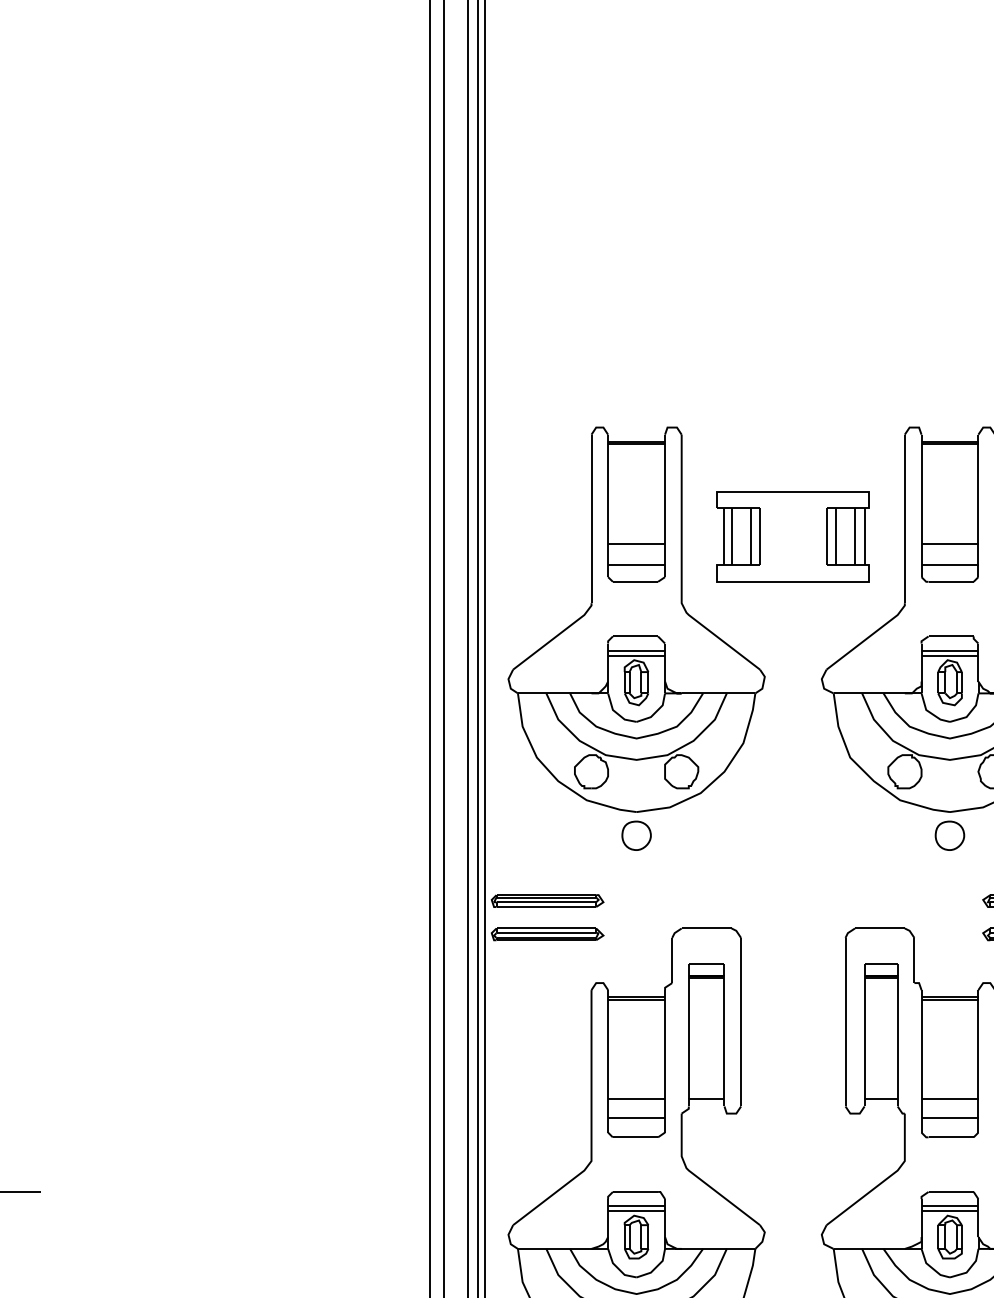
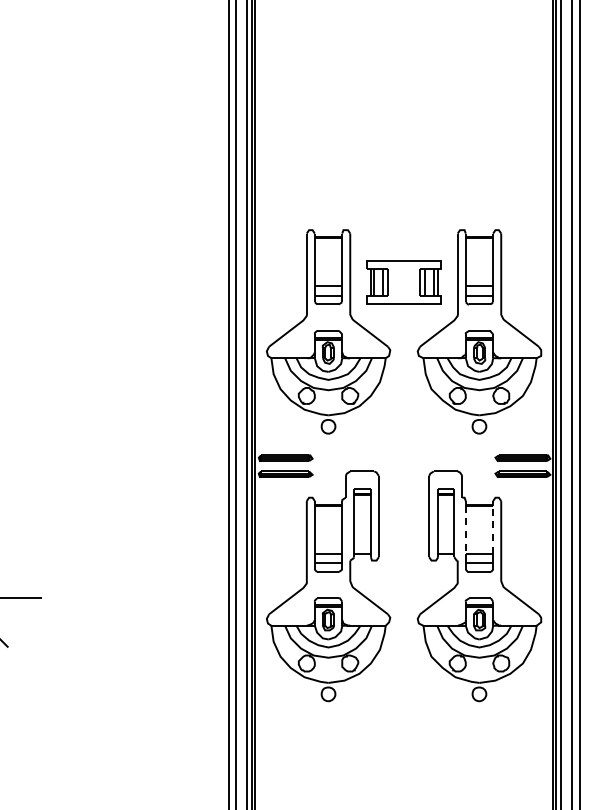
line: (920, 1049) -> (465, 529), solid -> dashed
line: (979, 1049) -> (493, 529), solid -> dashed

